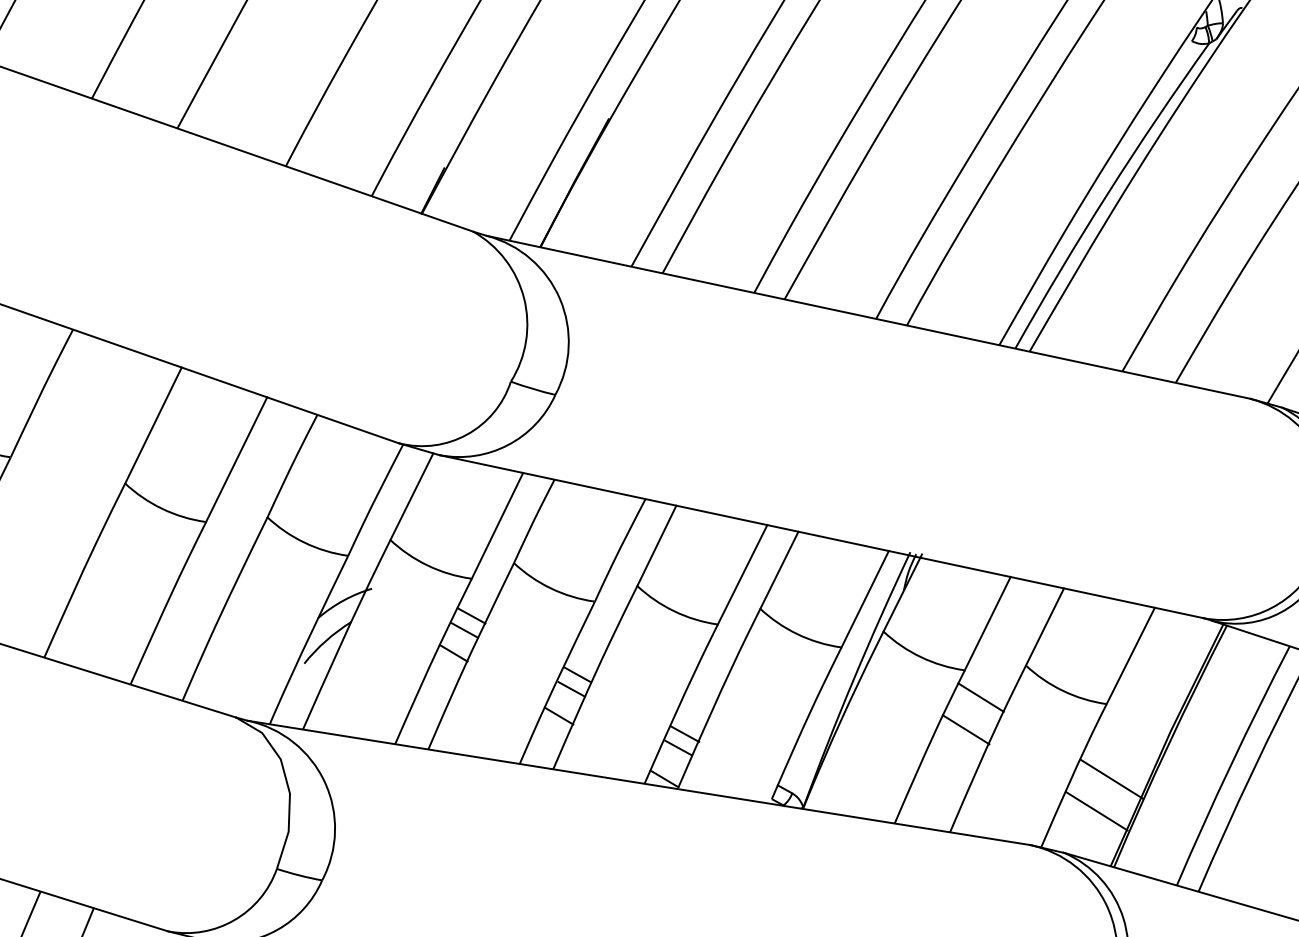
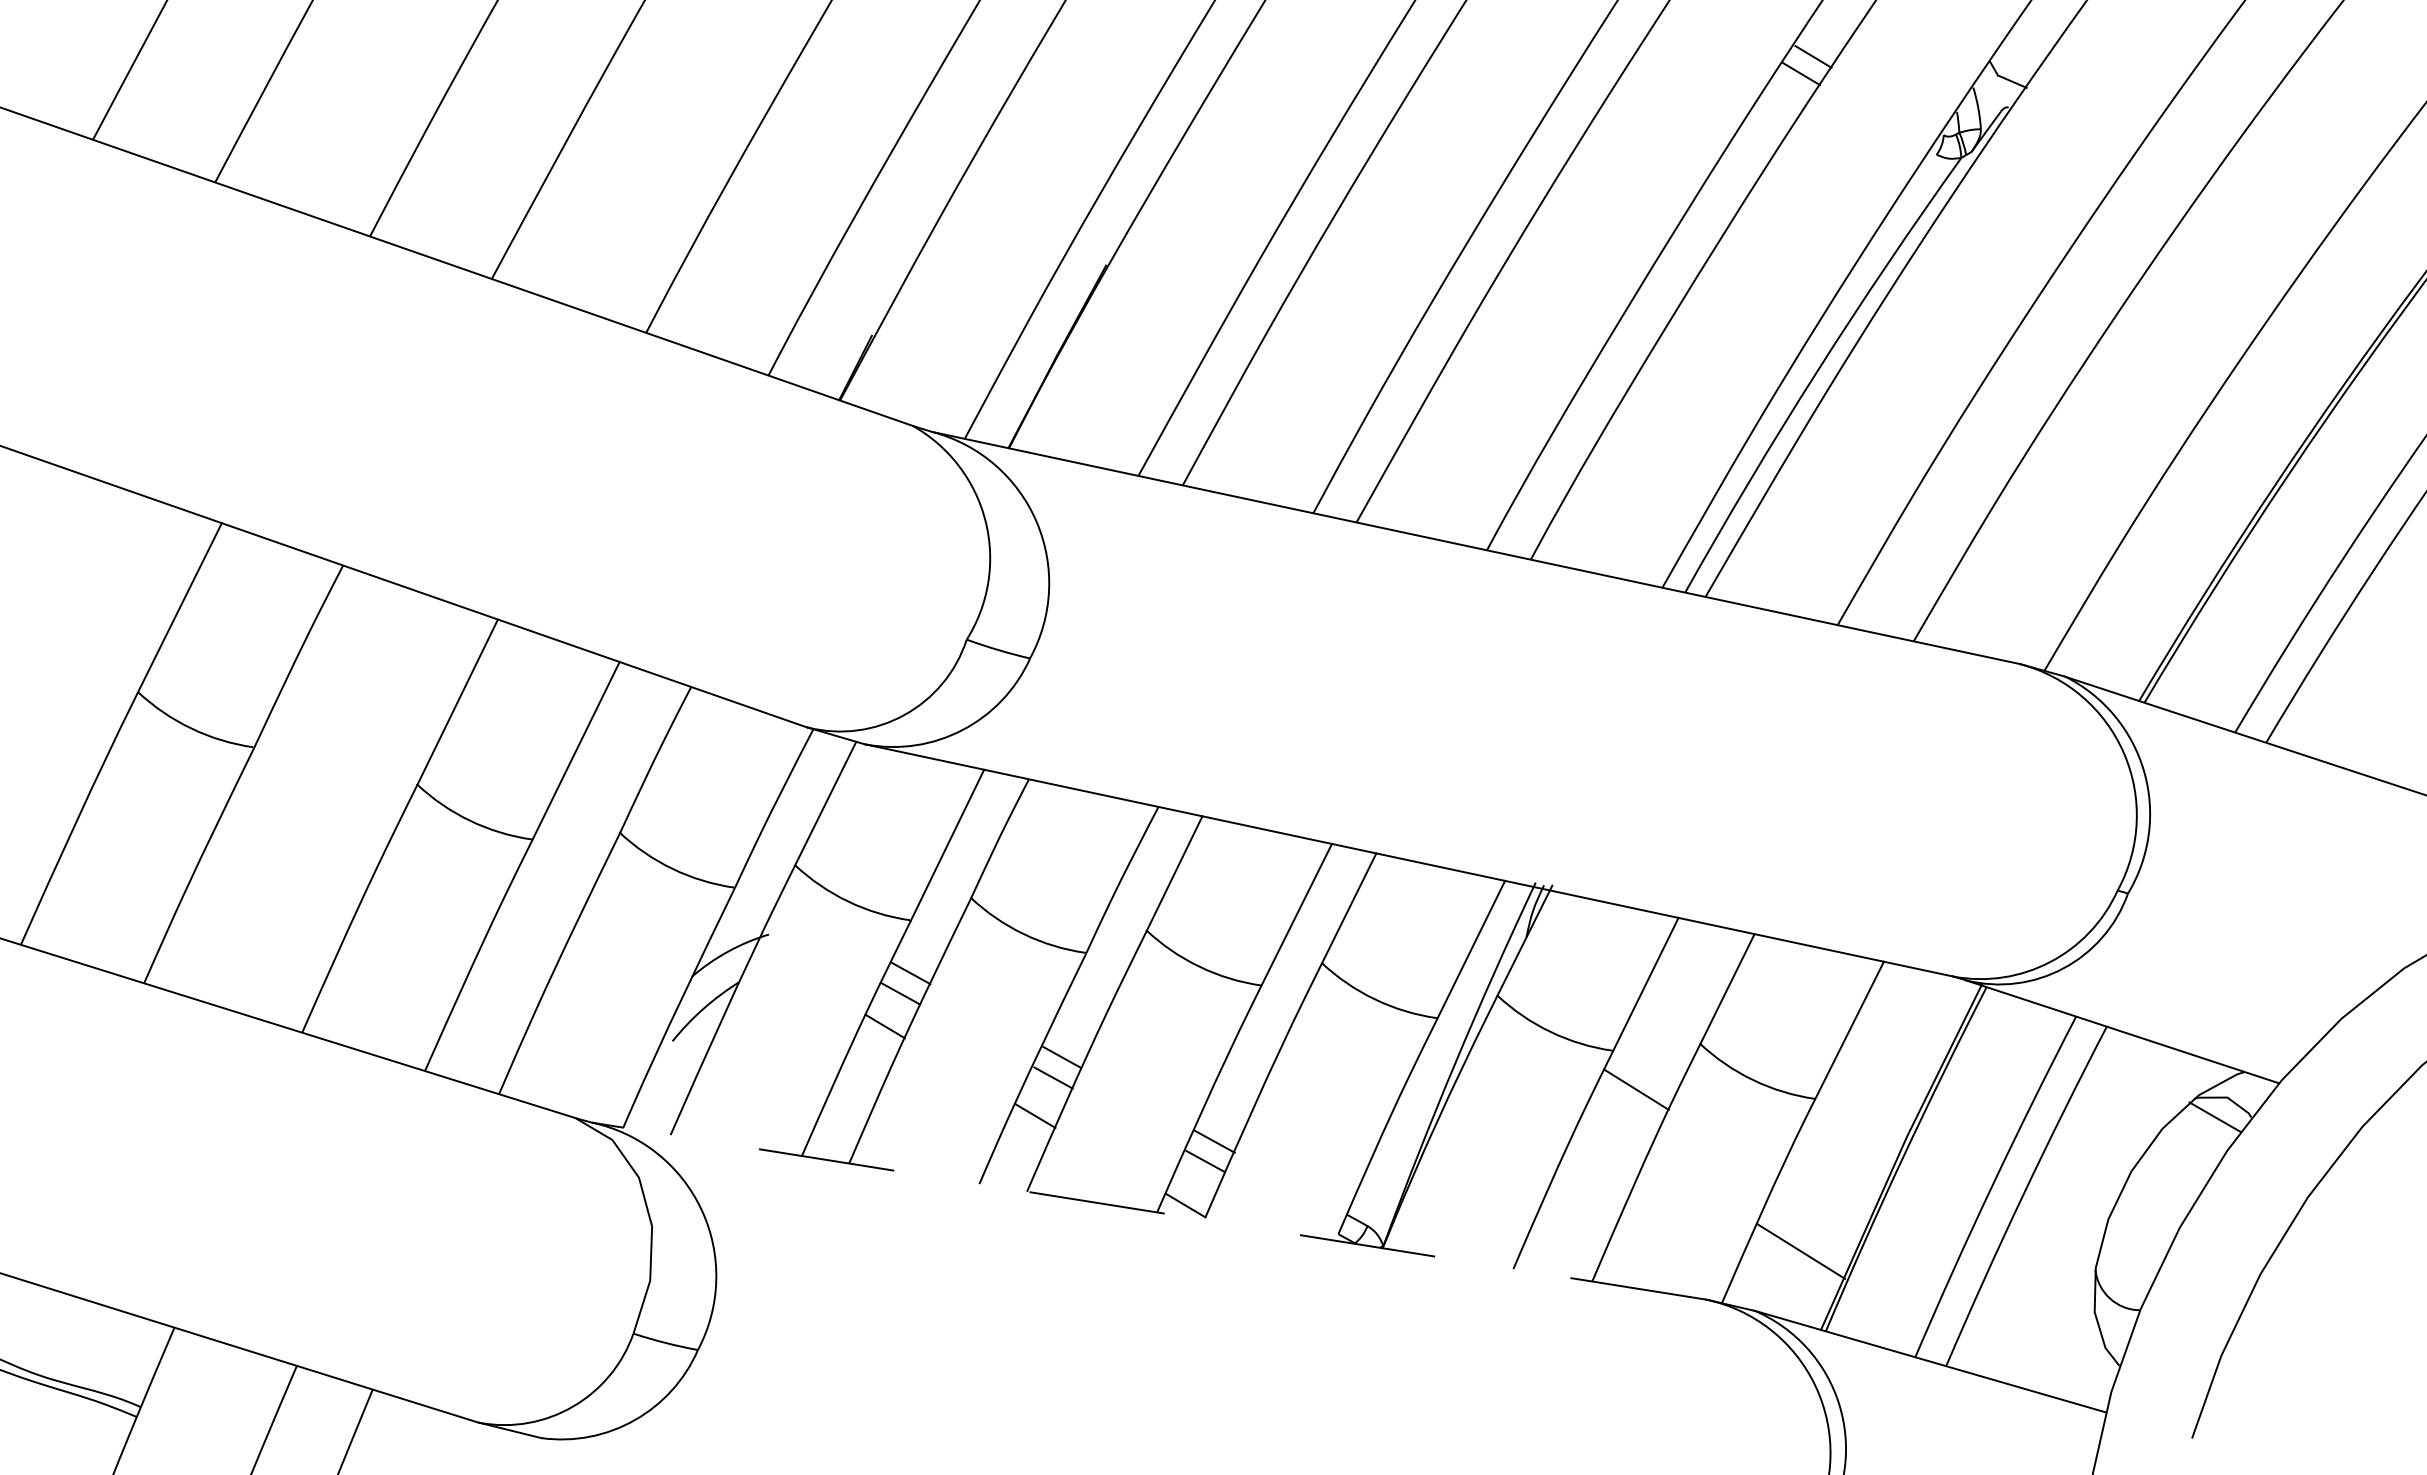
line: (966, 729) -> (1615, 1135), removed
line: (1111, 778) -> (1822, 1205), removed
line: (638, 783) -> (1148, 1211), solid -> dashed

